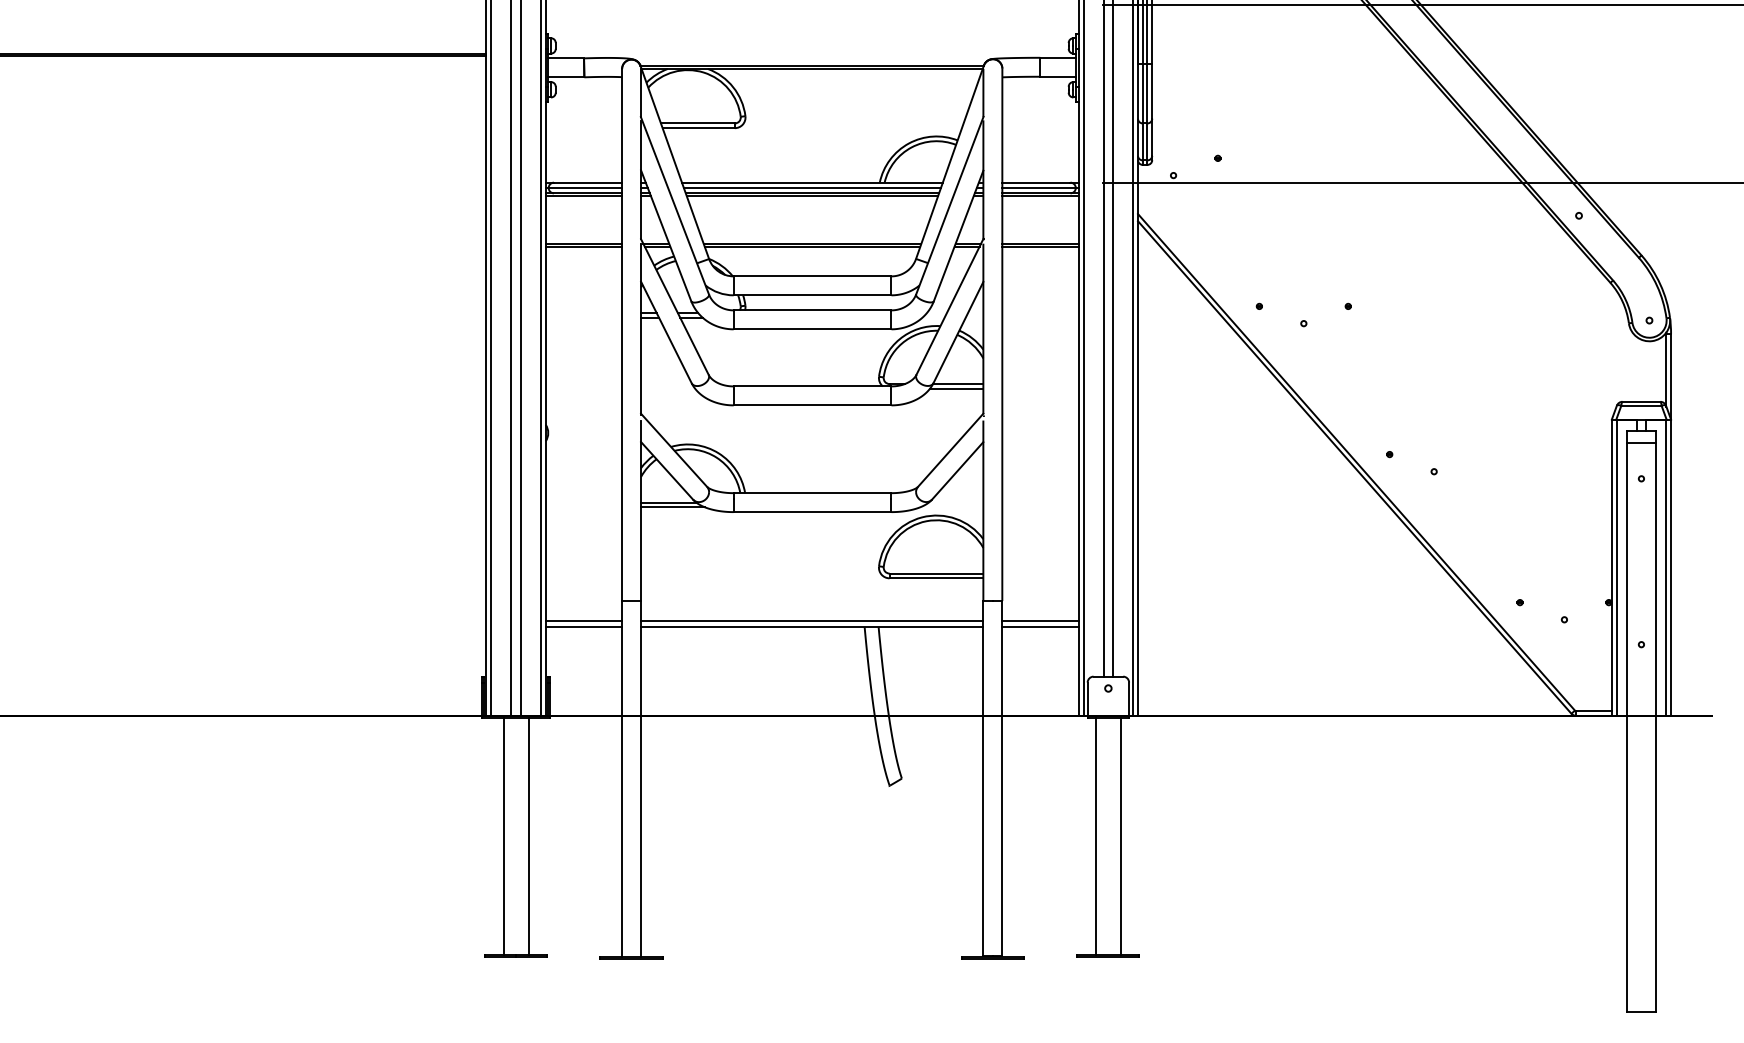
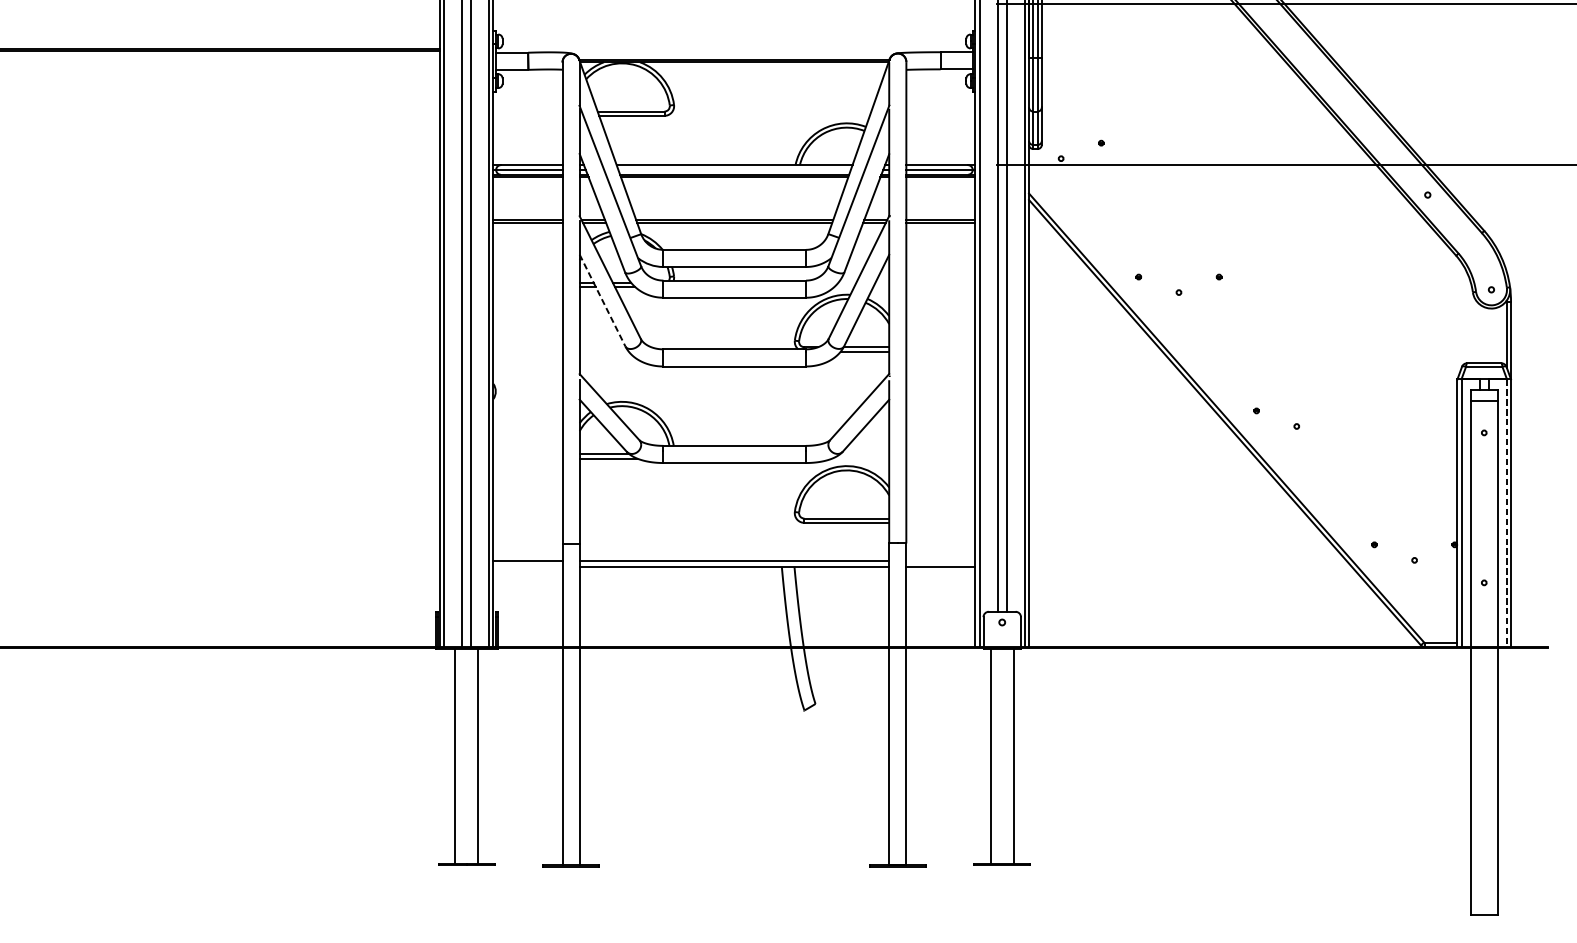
line: (811, 188) -> (733, 170), removed
line: (666, 332) -> (602, 300), solid -> dashed
line: (1666, 568) -> (1506, 513), solid -> dashed
line: (1040, 620) -> (940, 561), removed
line: (583, 626) -> (527, 566), removed

